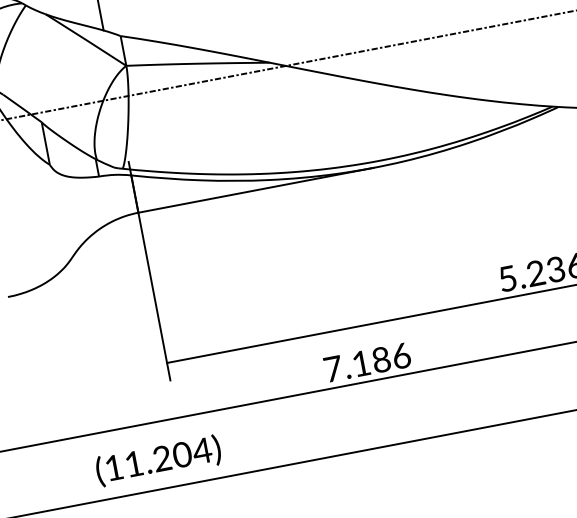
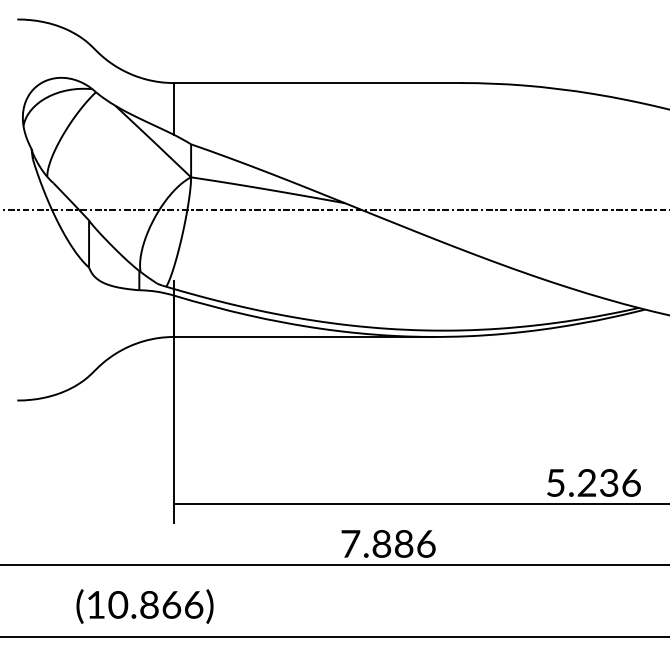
text: (361, 363) -> (381, 543), 7.186 -> 7.886
text: (167, 457) -> (155, 604), (11.204) -> (10.866)

